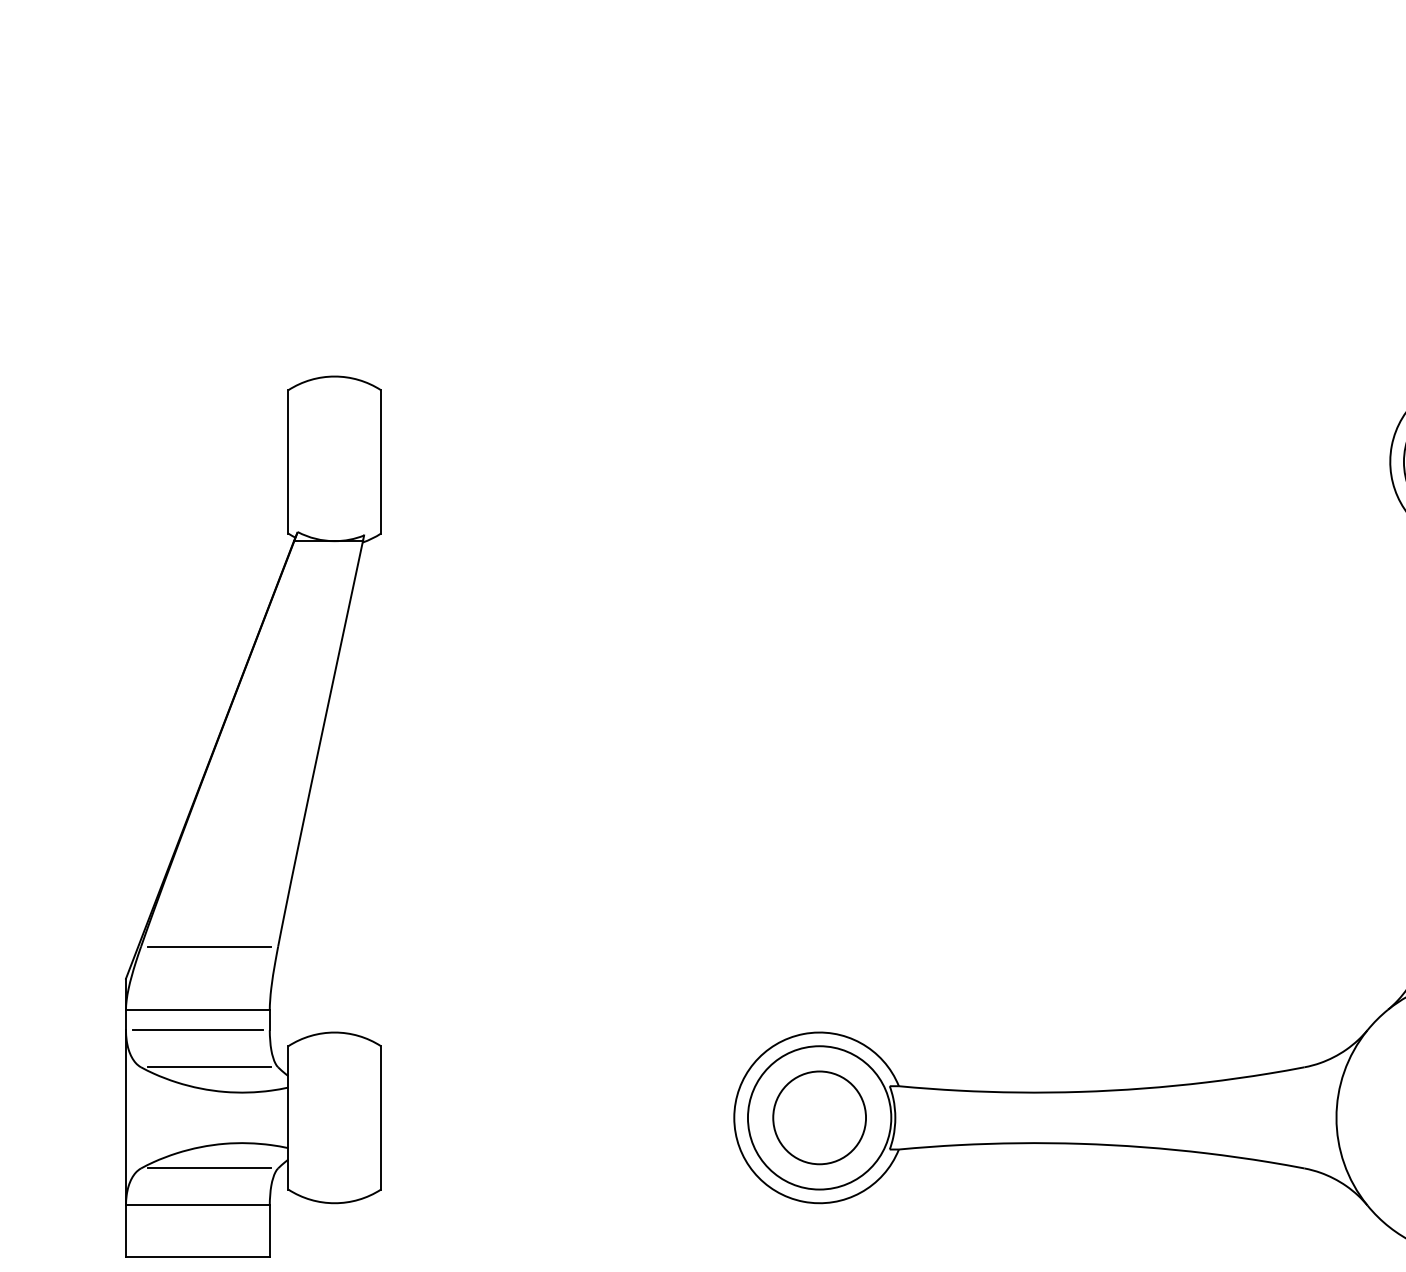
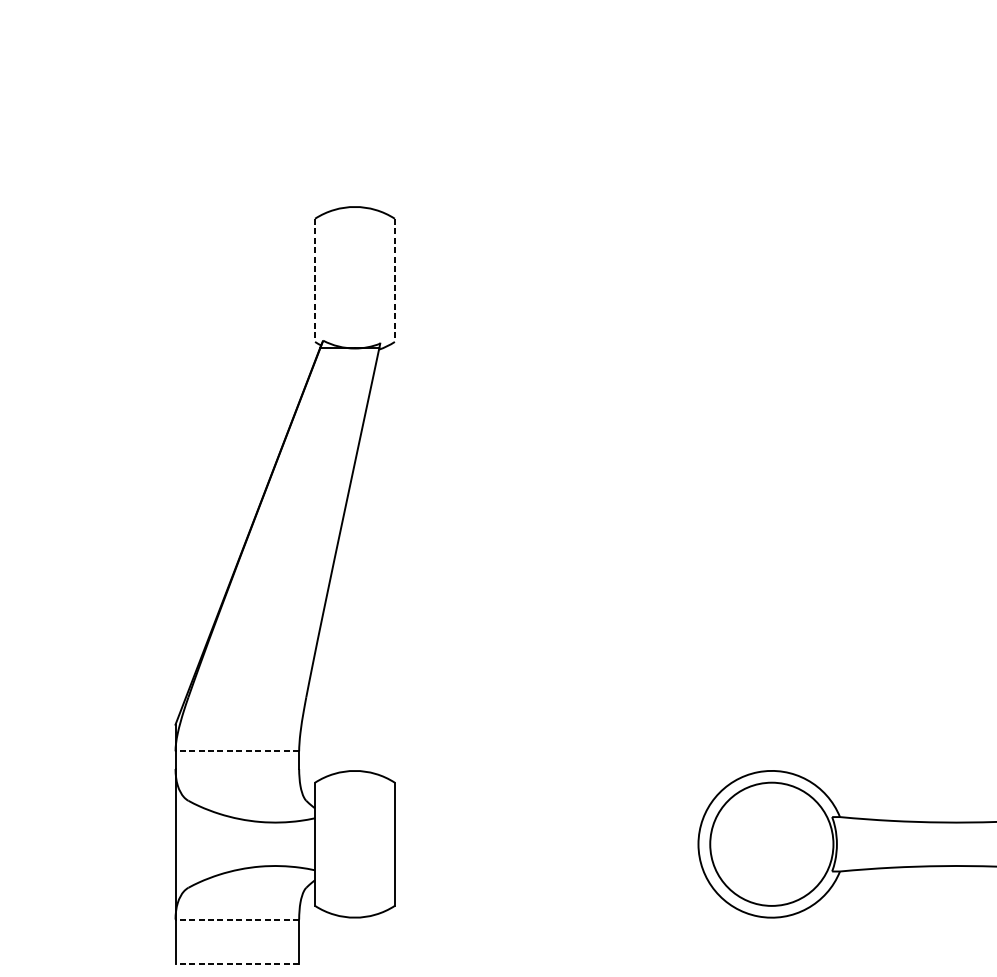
line: (288, 461) -> (315, 280), solid -> dashed
line: (381, 461) -> (395, 280), solid -> dashed
line: (209, 946) -> (247, 696), removed
line: (197, 1009) -> (237, 751), solid -> dashed
line: (197, 1030) -> (237, 769), removed
line: (209, 1067) -> (247, 800), removed
circle: (819, 1117) -> (771, 843), removed
line: (209, 1168) -> (247, 887), removed
line: (197, 1205) -> (237, 919), solid -> dashed
line: (197, 1257) -> (237, 964), solid -> dashed

